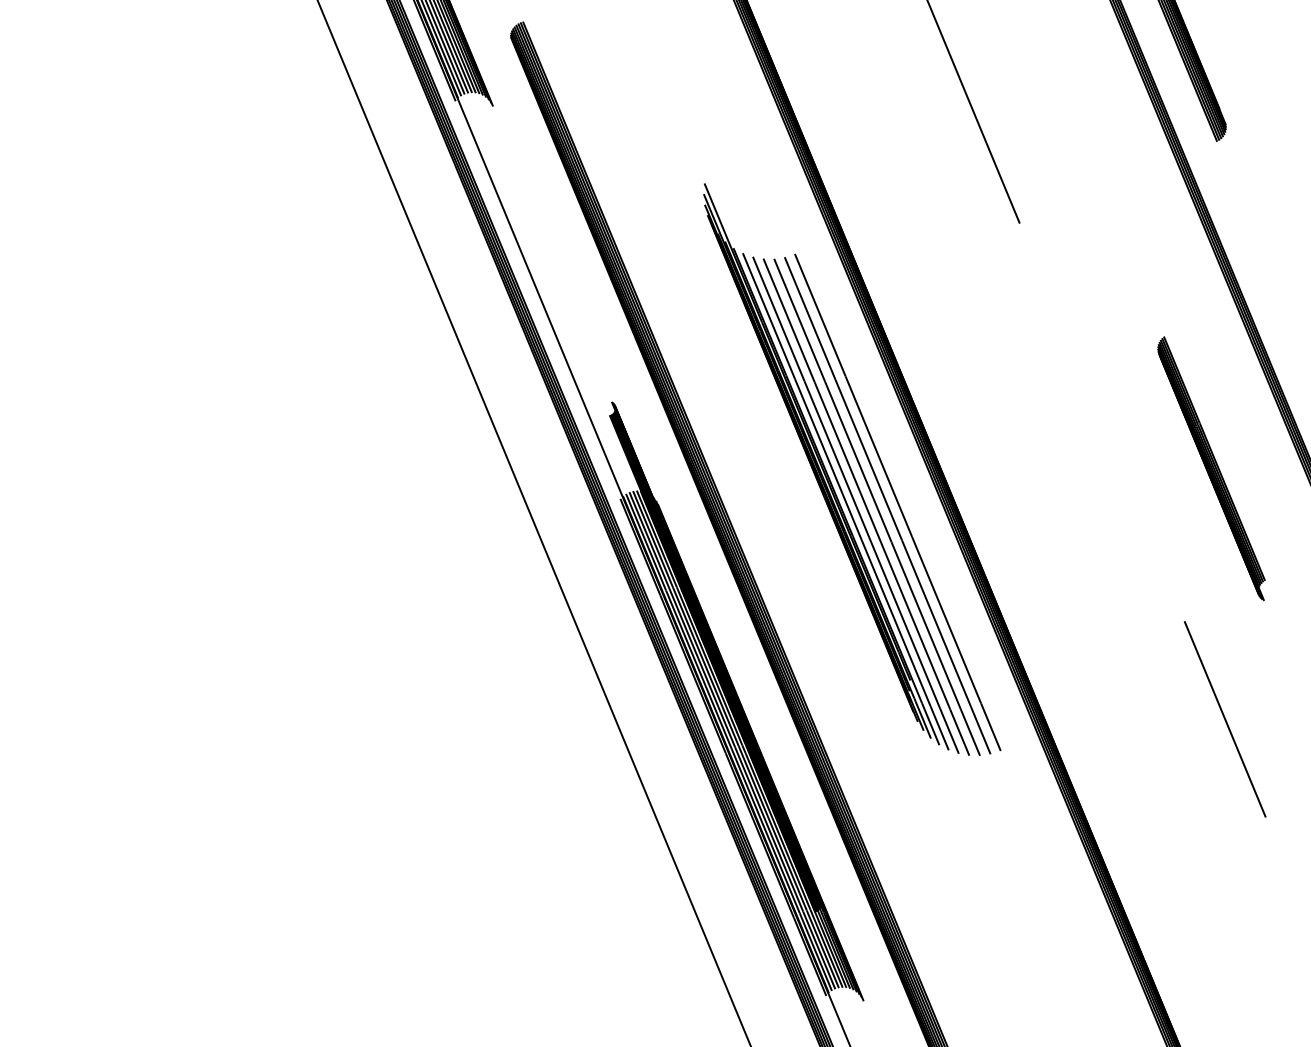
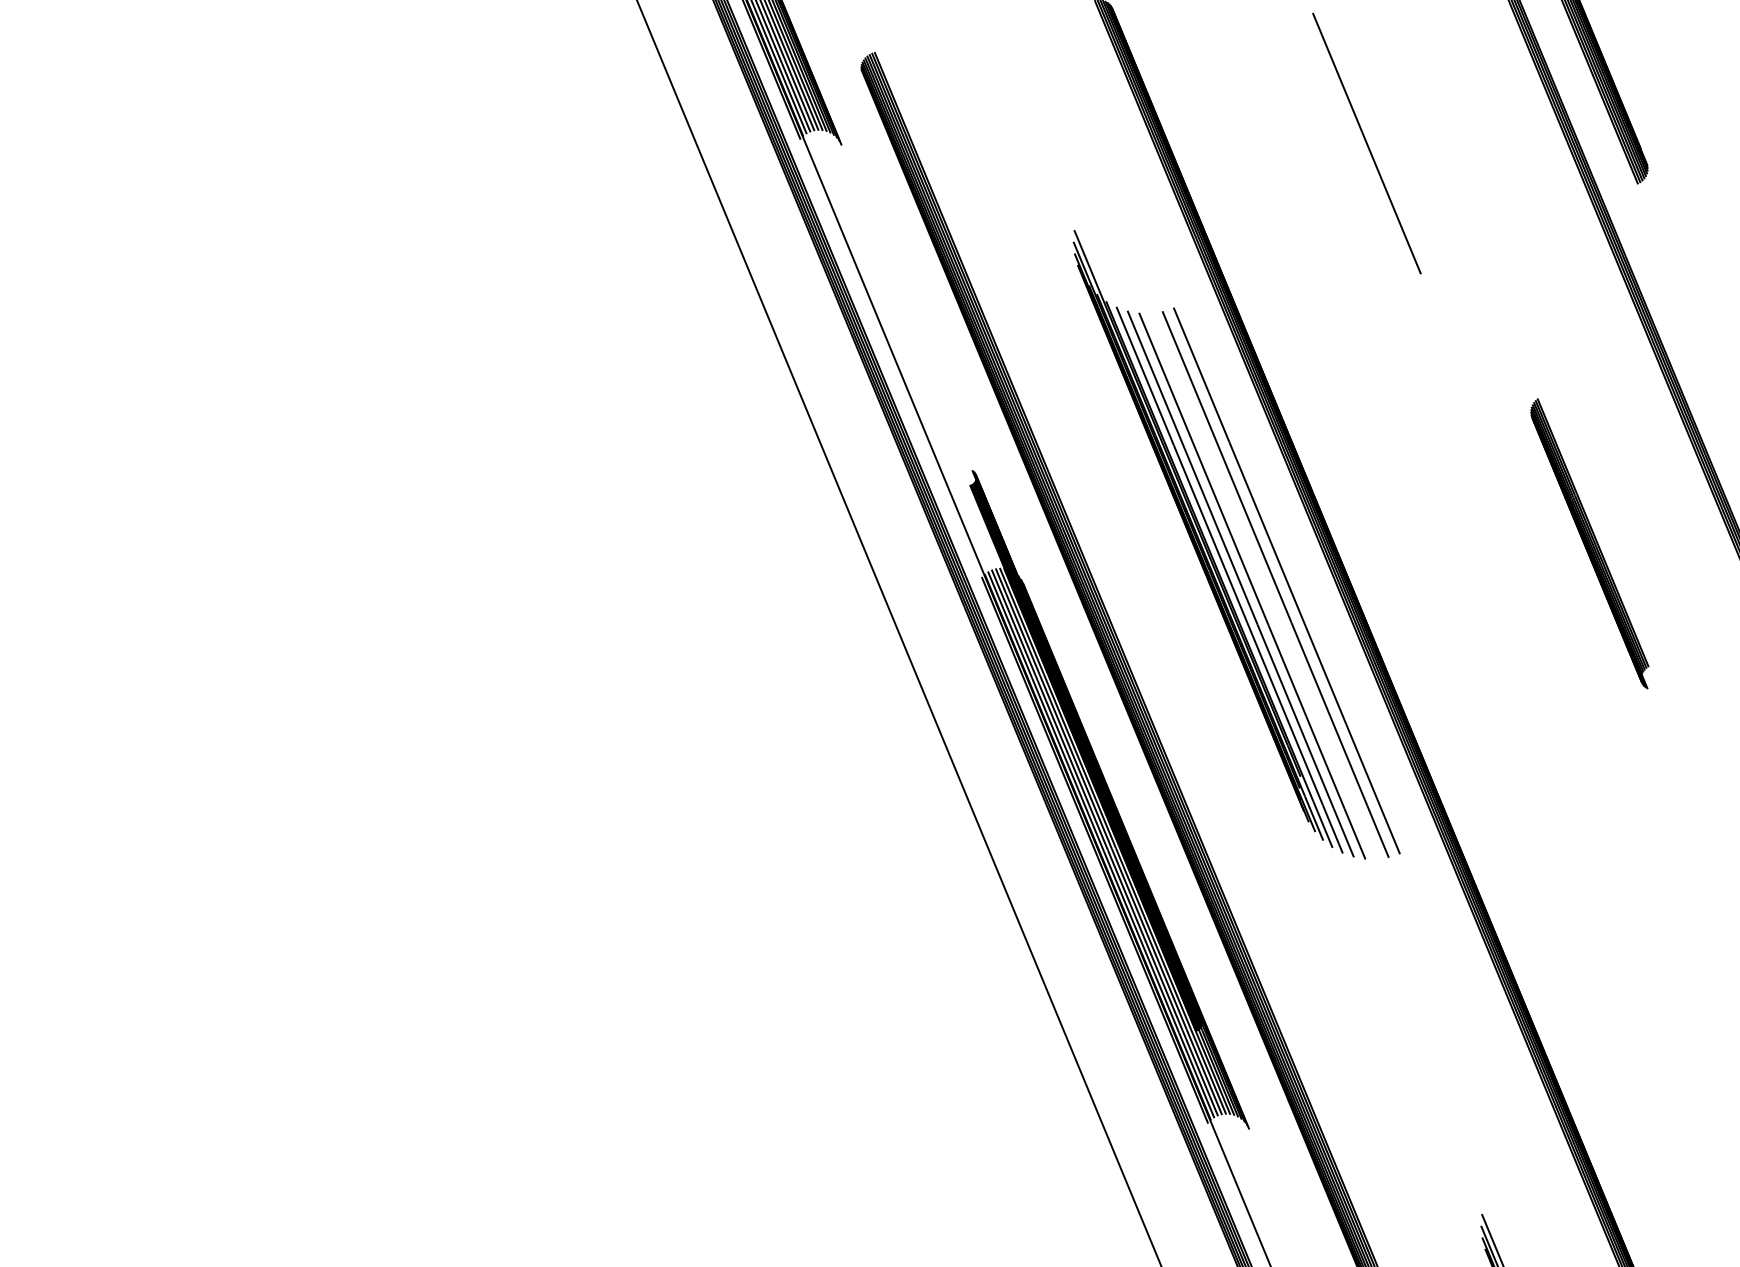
part: (1211, 468) -> (1589, 543), moved
line: (876, 506) -> (1263, 585), removed
line: (1224, 719) -> (1646, 819), removed

